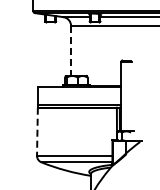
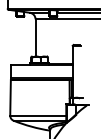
line: (71, 51) -> (35, 38), dashed -> solid
line: (37, 131) -> (10, 97), dashed -> solid

